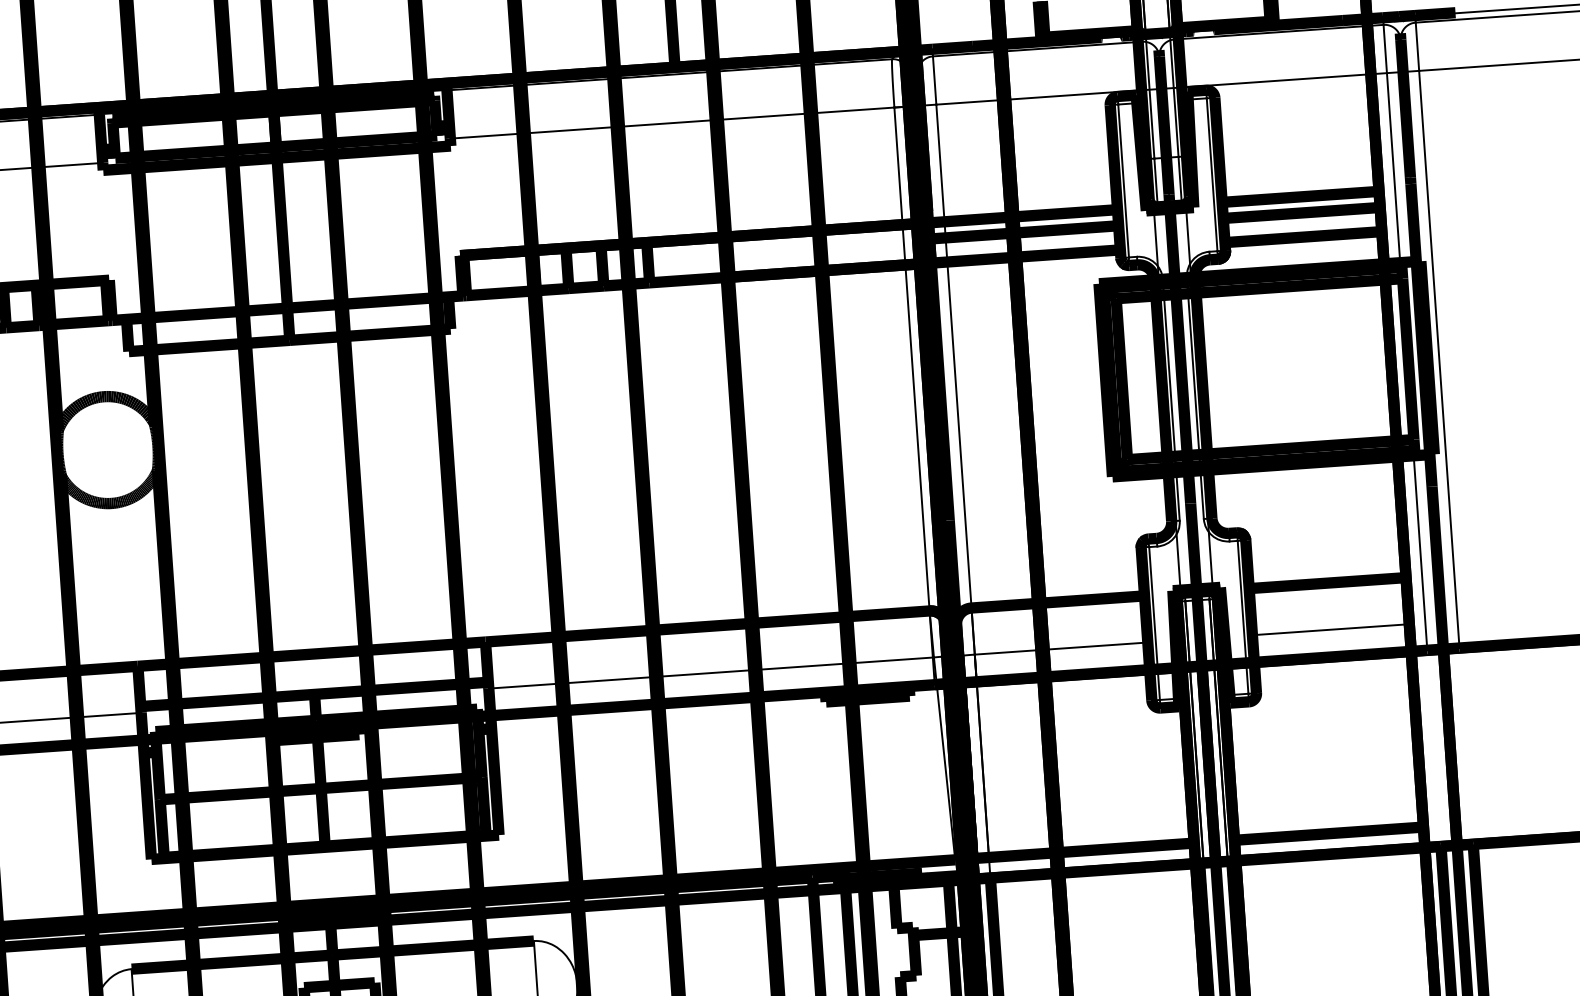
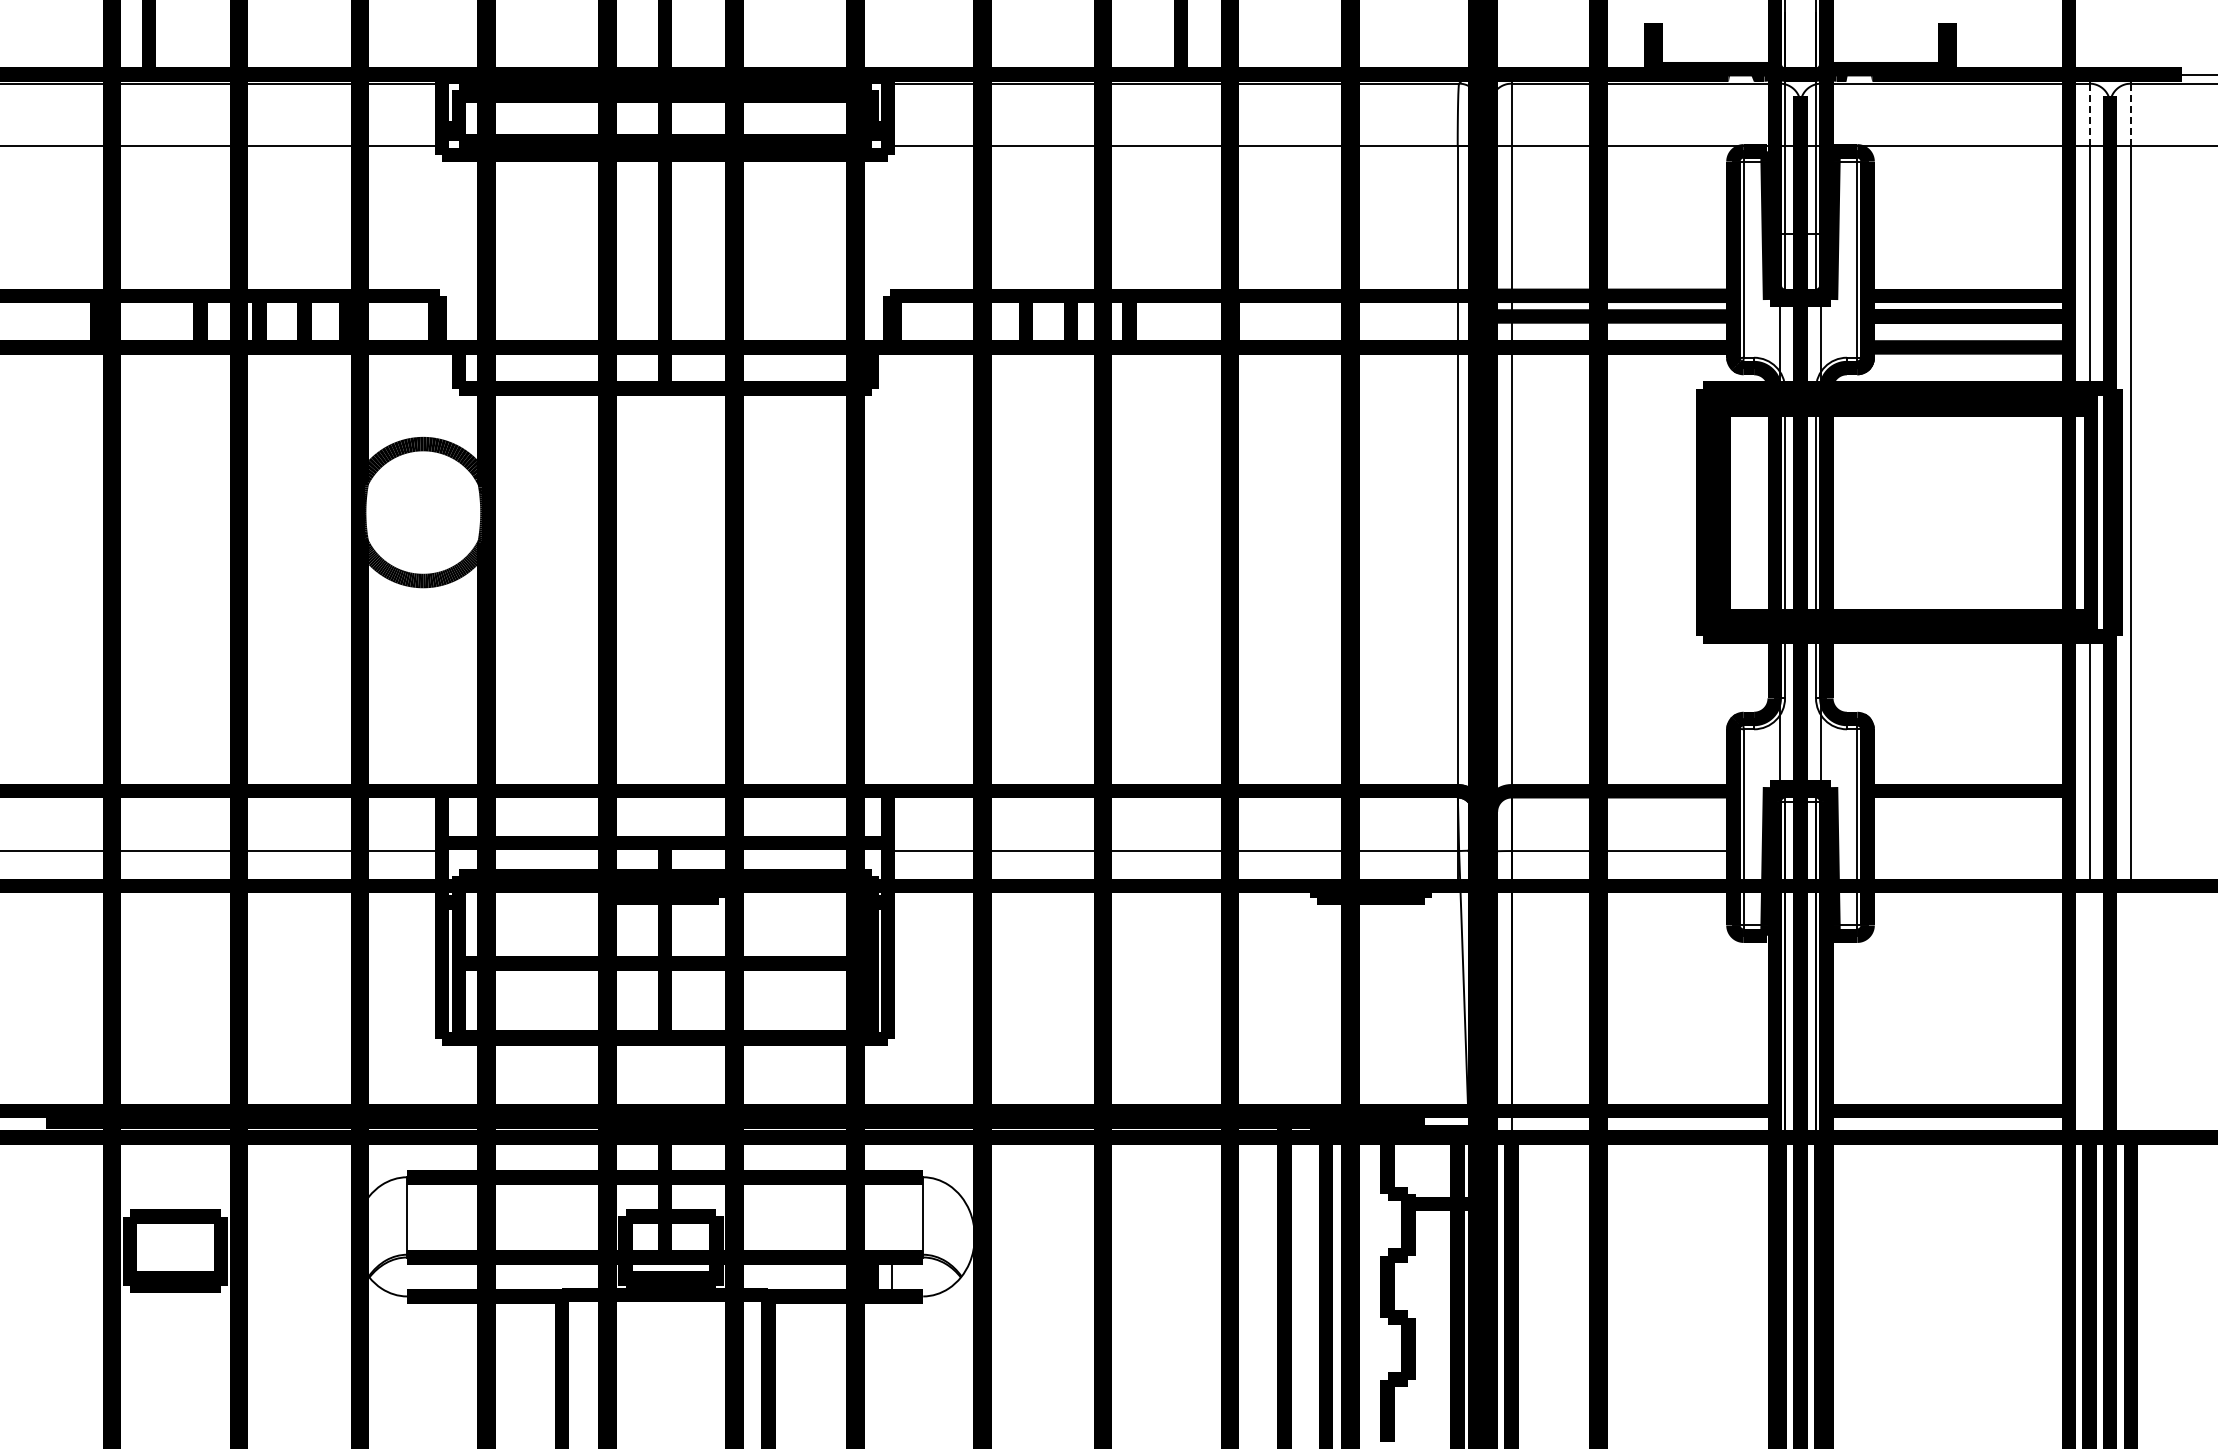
line: (1417, 46) -> (2130, 114), solid -> dashed
line: (1385, 48) -> (2089, 114), solid -> dashed
line: (1330, 630) -> (1967, 851), removed

